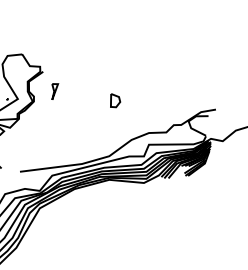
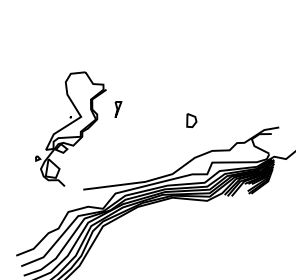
part: (115, 100) -> (191, 120), moved

